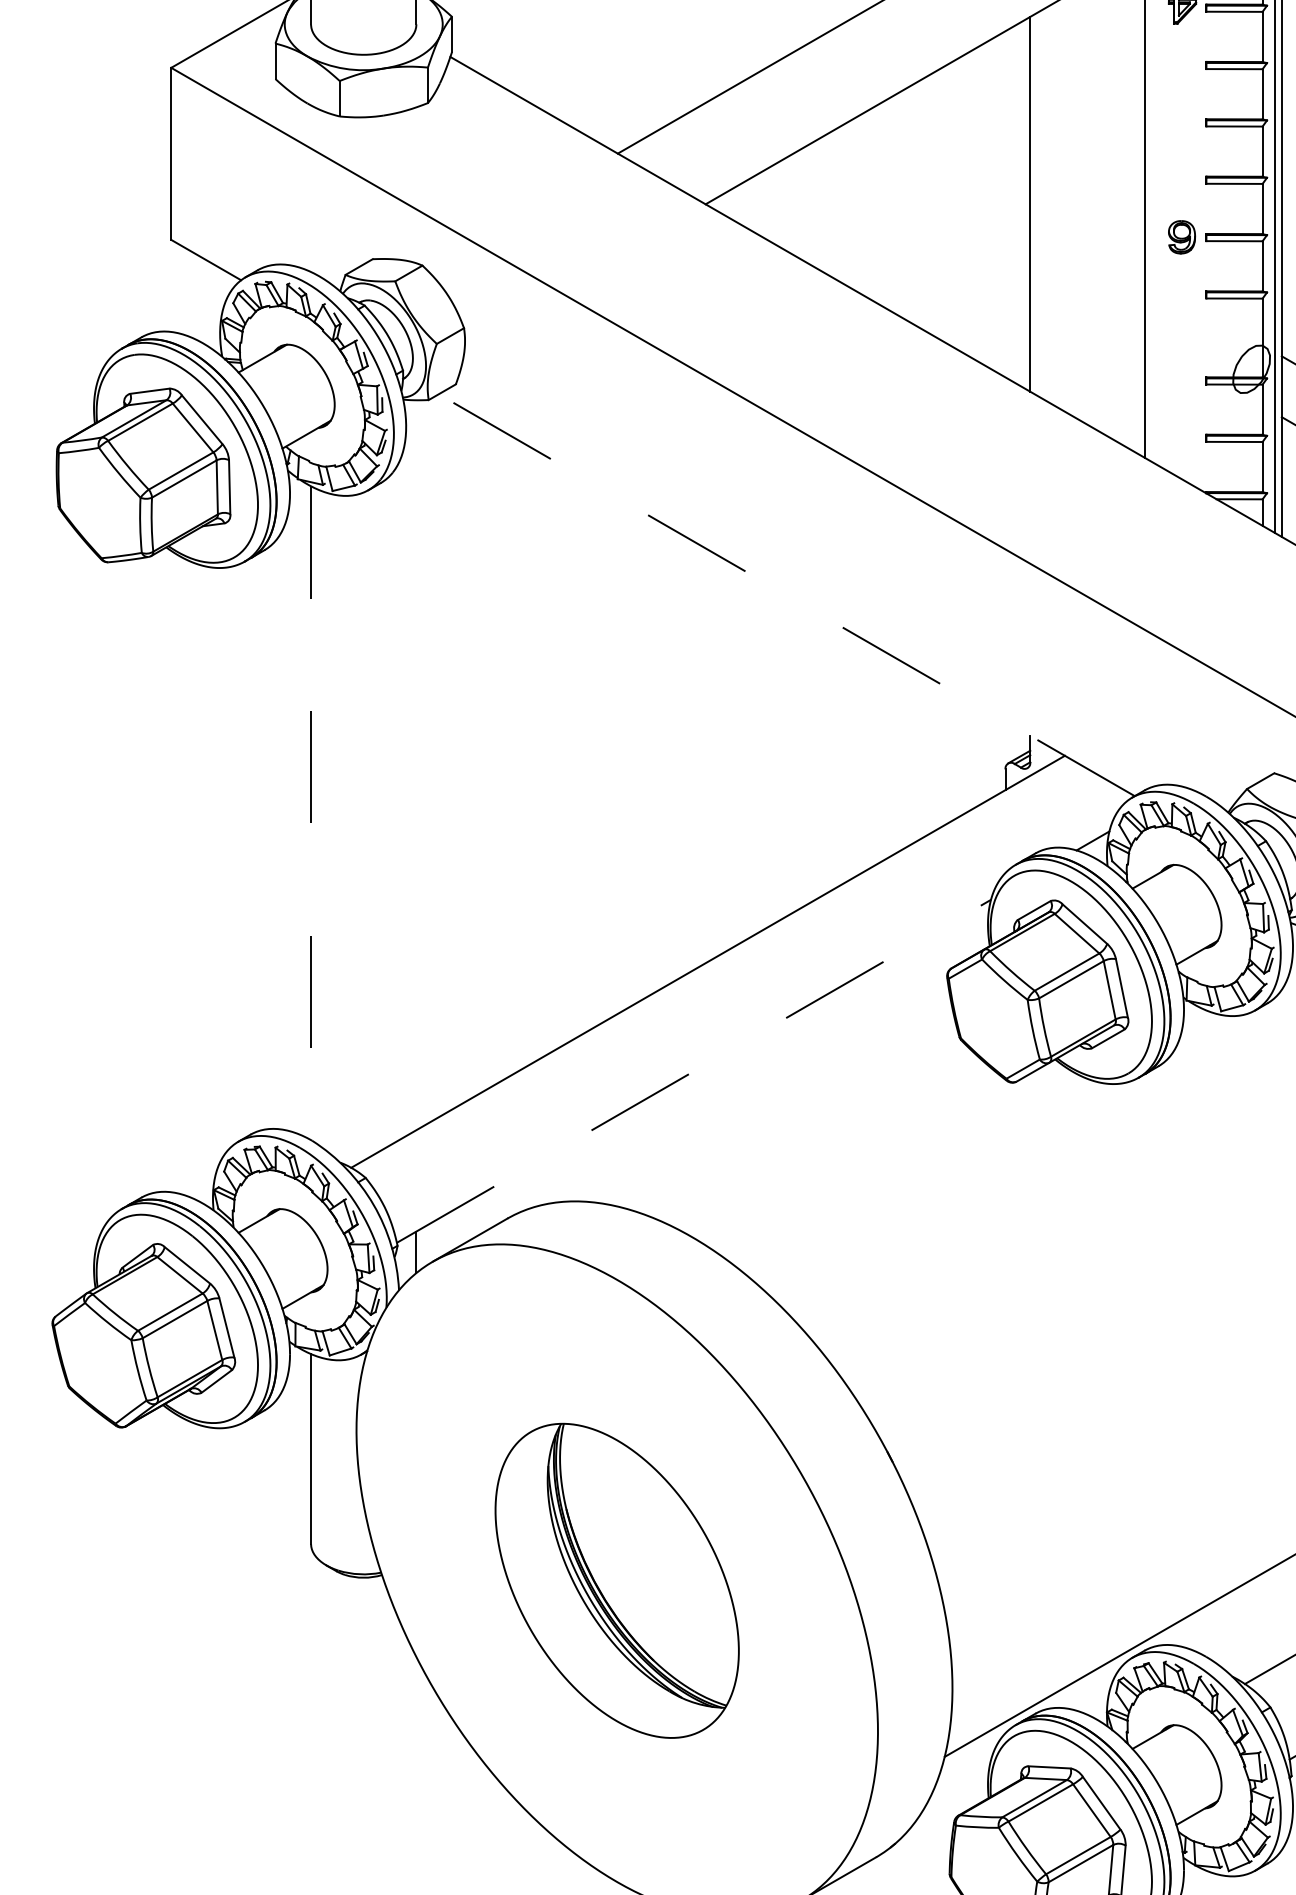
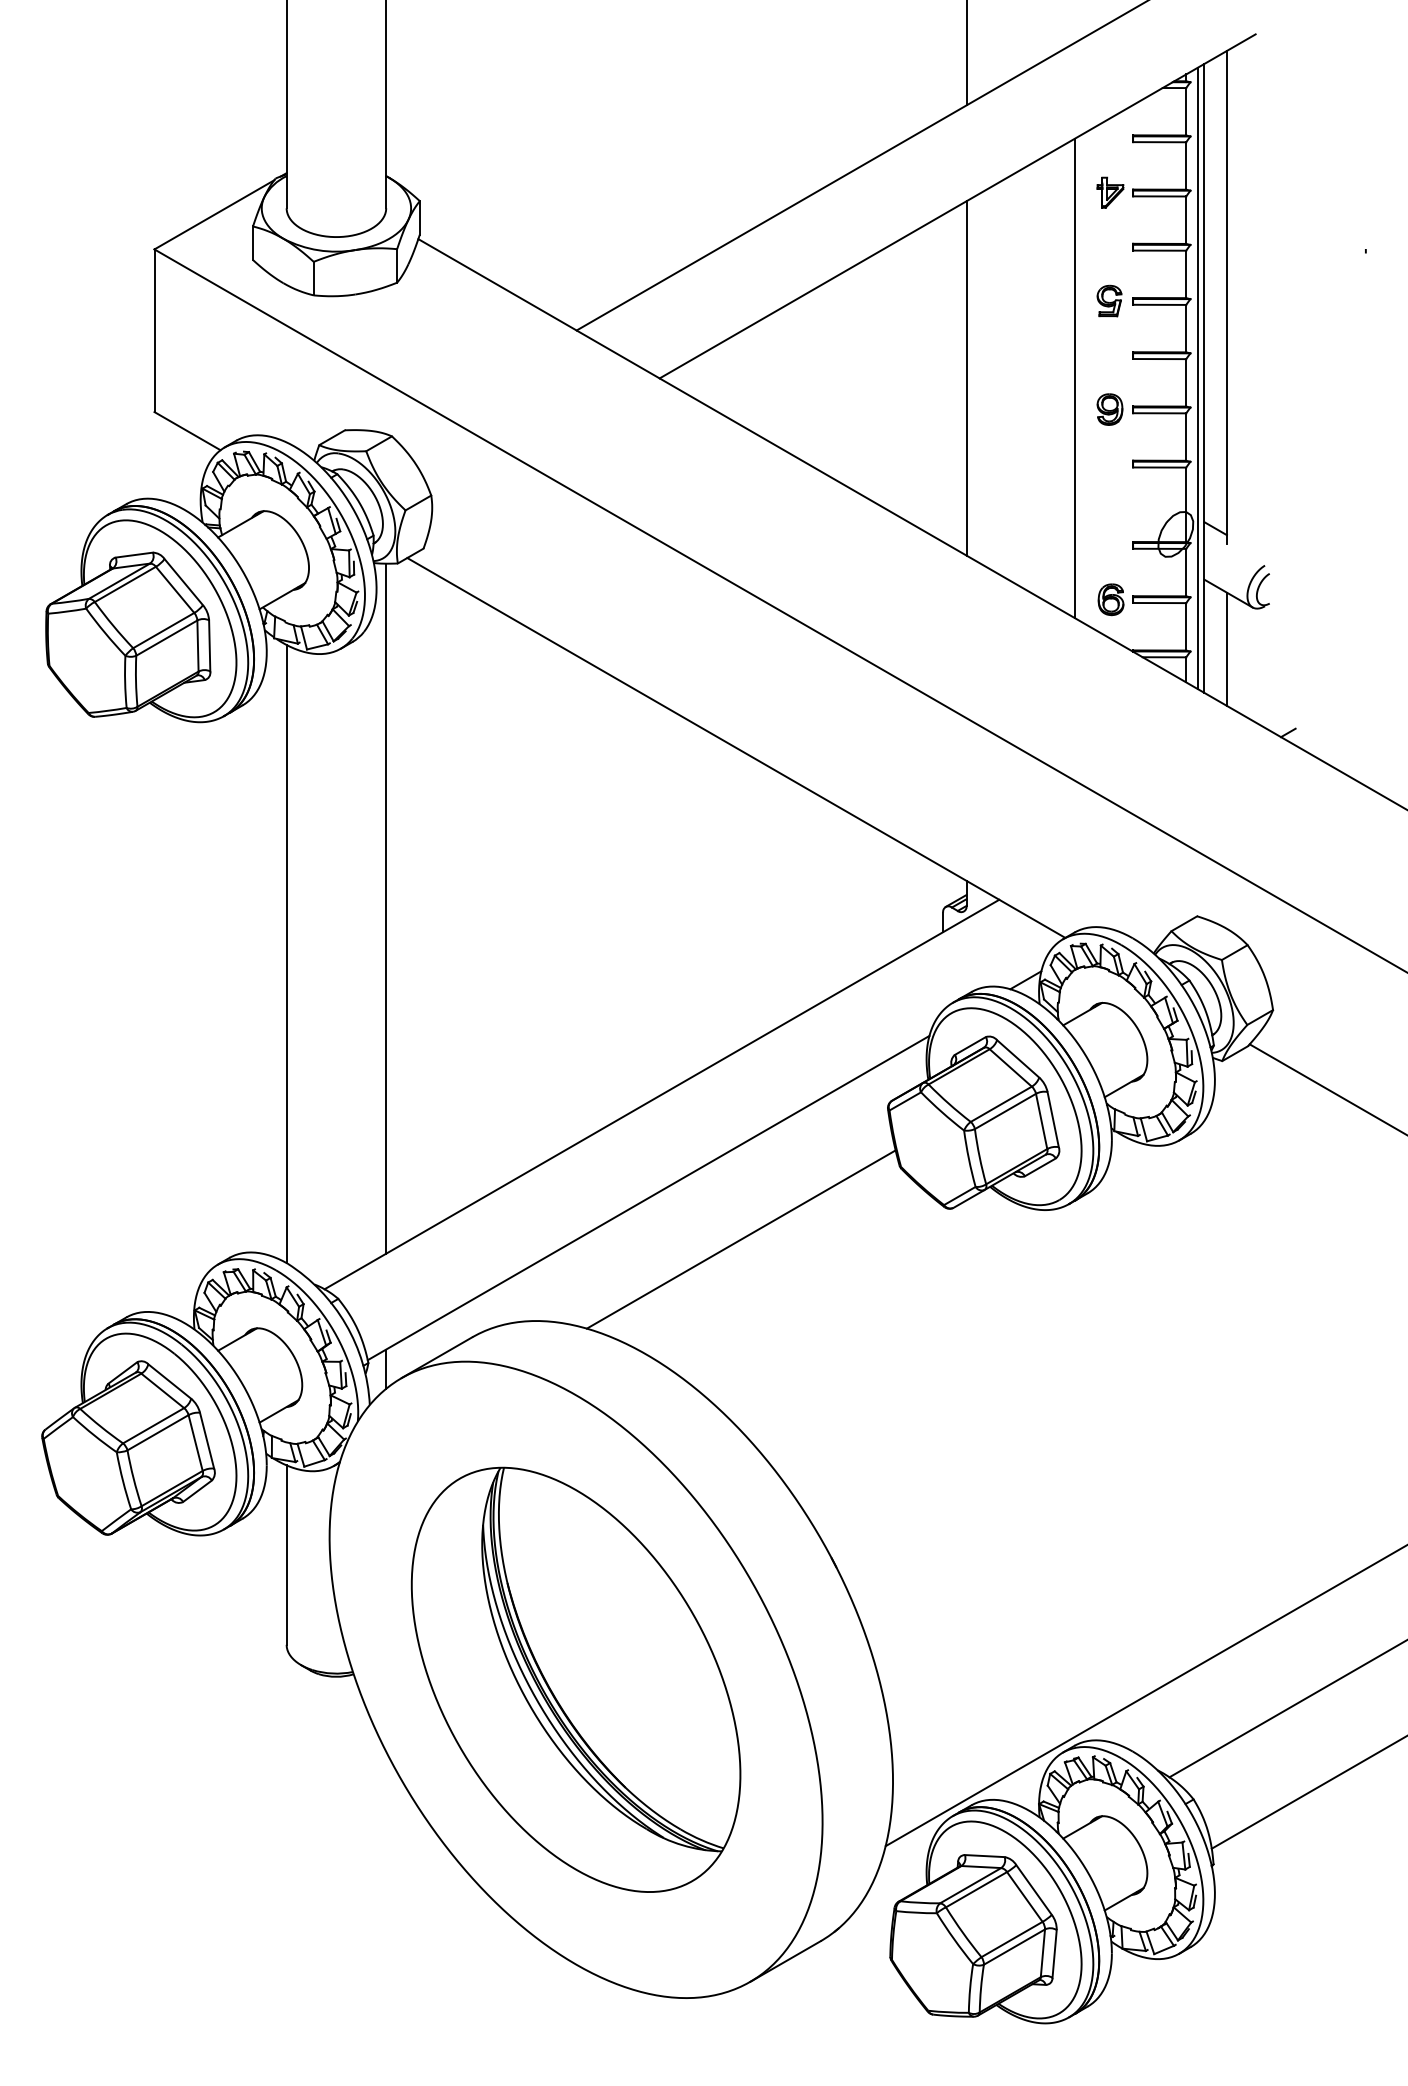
part: (1181, 121) -> (1109, 300), added
part: (1182, 438) -> (1110, 599), added
line: (786, 594) -> (736, 747), dashed -> solid
line: (416, 765) -> (386, 908), added
line: (310, 813) -> (286, 954), dashed -> solid
line: (694, 1070) -> (649, 1197), dashed -> solid
line: (791, 1115) -> (740, 1239), added
part: (616, 1580) -> (575, 1679), size x1.43

